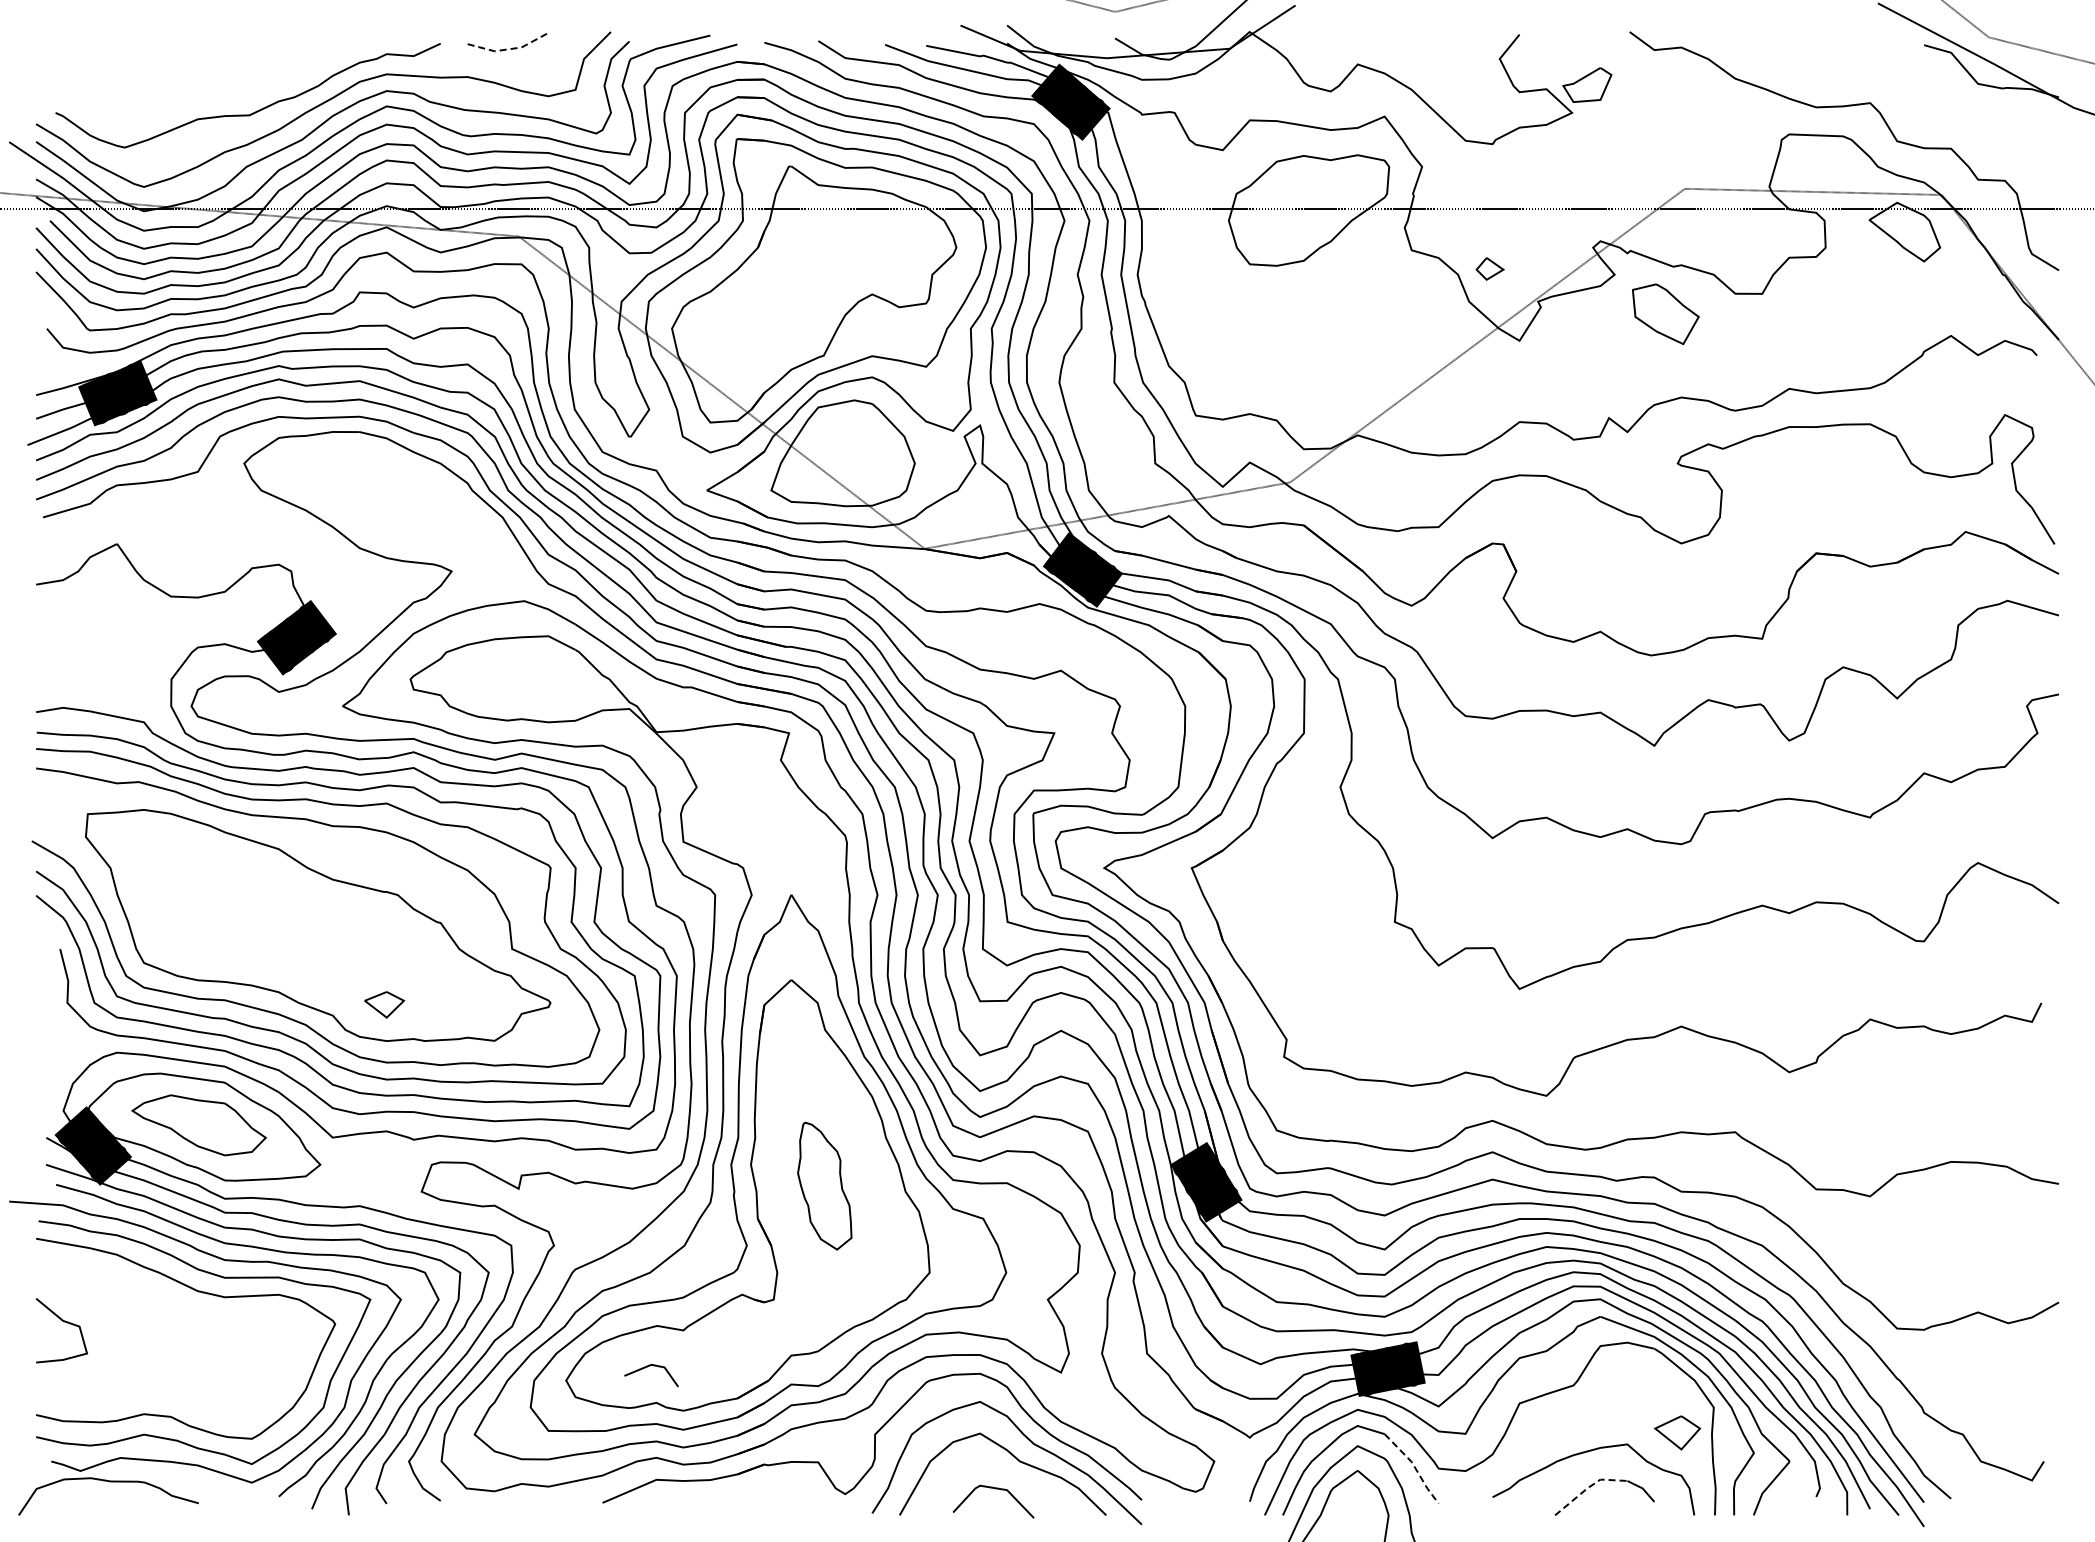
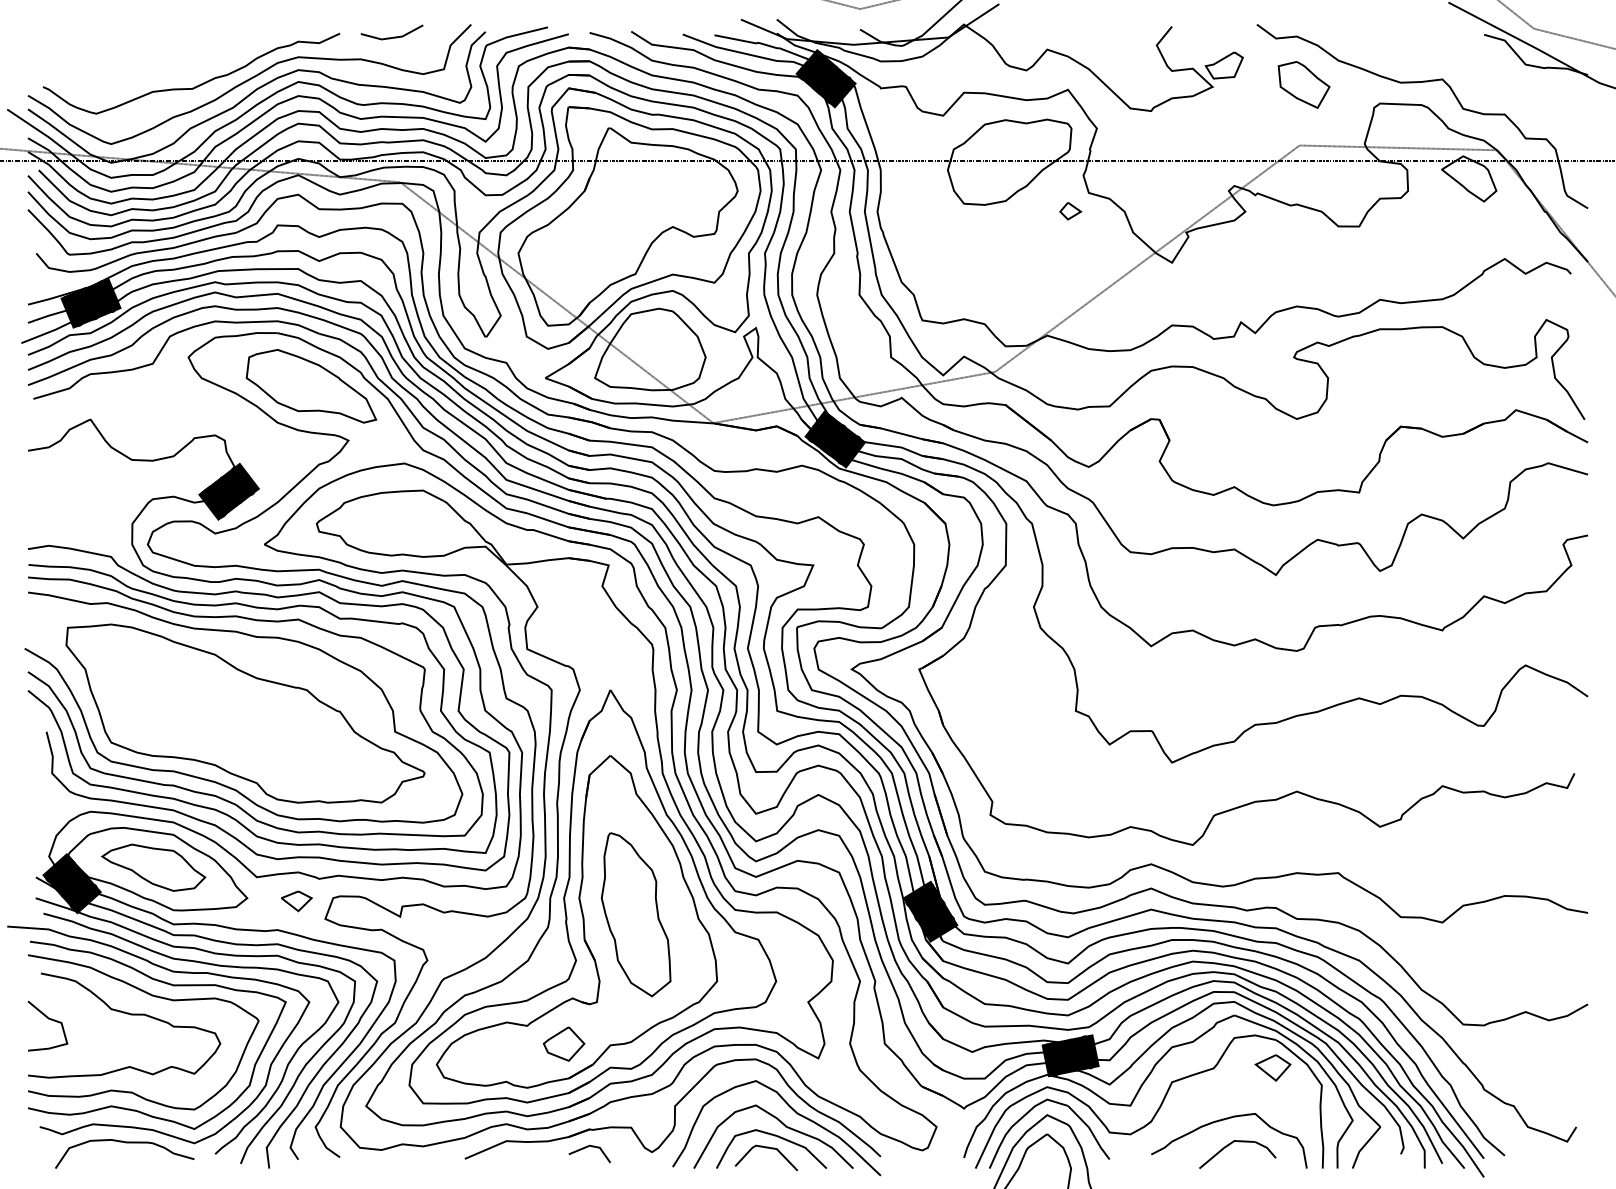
line: (510, 49) -> (393, 38), dashed -> solid
part: (1489, 268) -> (1070, 210), moved
part: (1665, 314) -> (1303, 85), moved
part: (403, 501) -> (311, 386), added
part: (384, 1004) -> (296, 901), moved
part: (824, 1185) -> (636, 914), size x1.67
curve: (165, 1315) -> (127, 1014), added
part: (731, 1353) -> (564, 1043), added
line: (647, 1367) -> (586, 1147), moved
part: (1677, 1432) -> (1273, 1067), moved
line: (1414, 1467) -> (1091, 1131), dashed -> solid
curve: (1004, 1473) -> (774, 1136), added
curve: (109, 1482) -> (125, 1143), moved
line: (1588, 1487) -> (1225, 1147), dashed -> solid

